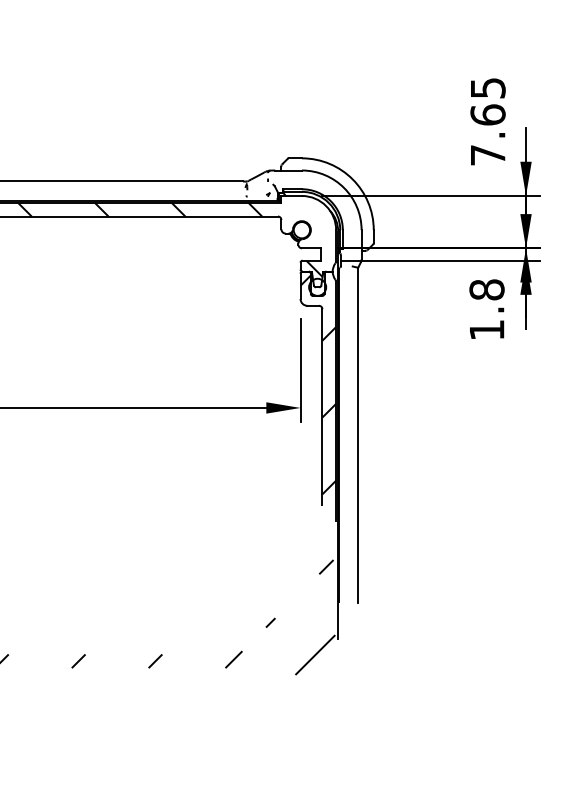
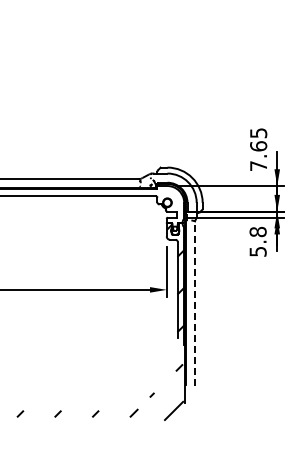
hatch: (169, 239) -> (102, 207), removed
text: (485, 329) -> (257, 251), 1.8 -> 5.8
line: (359, 433) -> (195, 302), solid -> dashed

